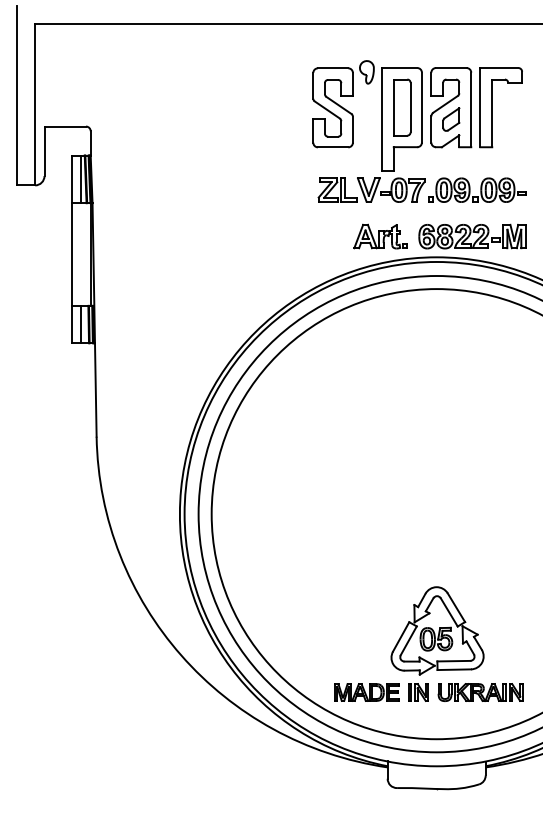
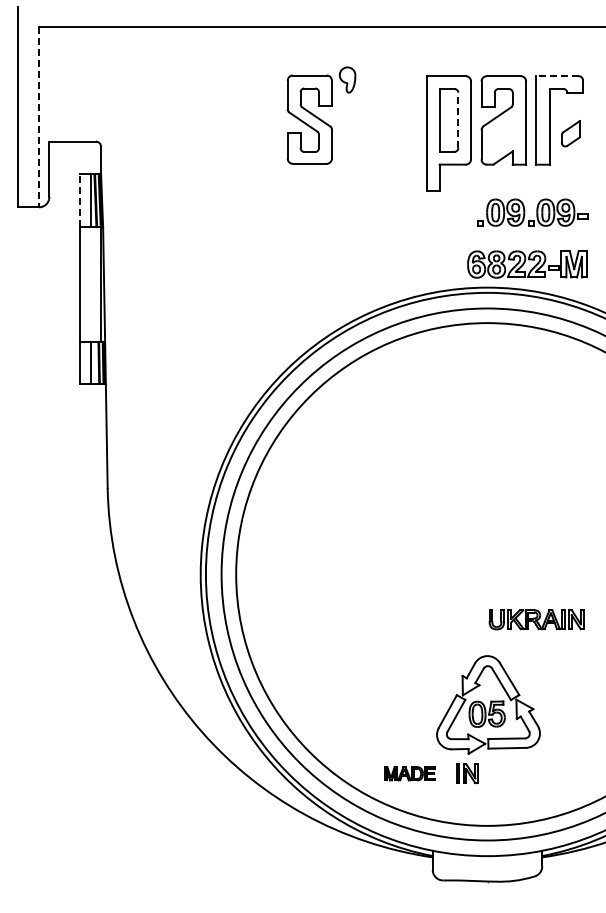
line: (499, 68) -> (557, 76), solid -> dashed
line: (35, 104) -> (39, 117), solid -> dashed
part: (343, 104) -> (321, 115), moved
line: (410, 107) -> (458, 120), solid -> dashed
part: (451, 119) -> (570, 133), moved
line: (72, 179) -> (80, 200), solid -> dashed
part: (371, 190) -> (414, 212), removed
part: (380, 236) -> (424, 264), removed
part: (366, 692) -> (409, 773), size x0.7
part: (480, 692) -> (536, 619), moved

